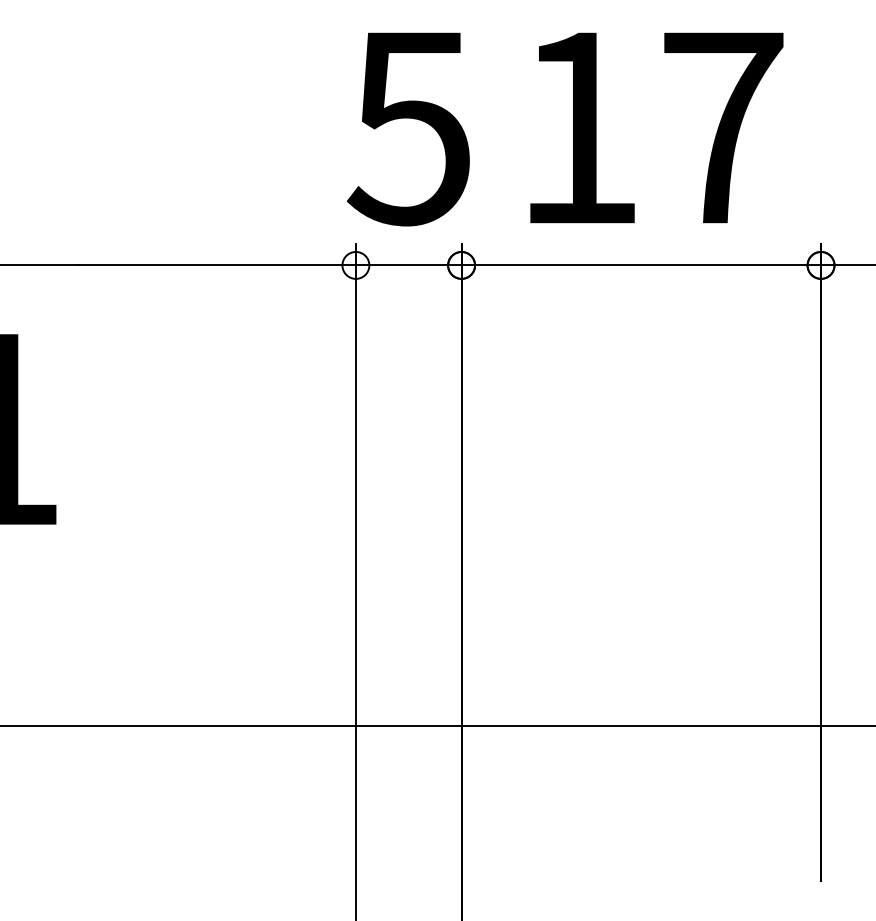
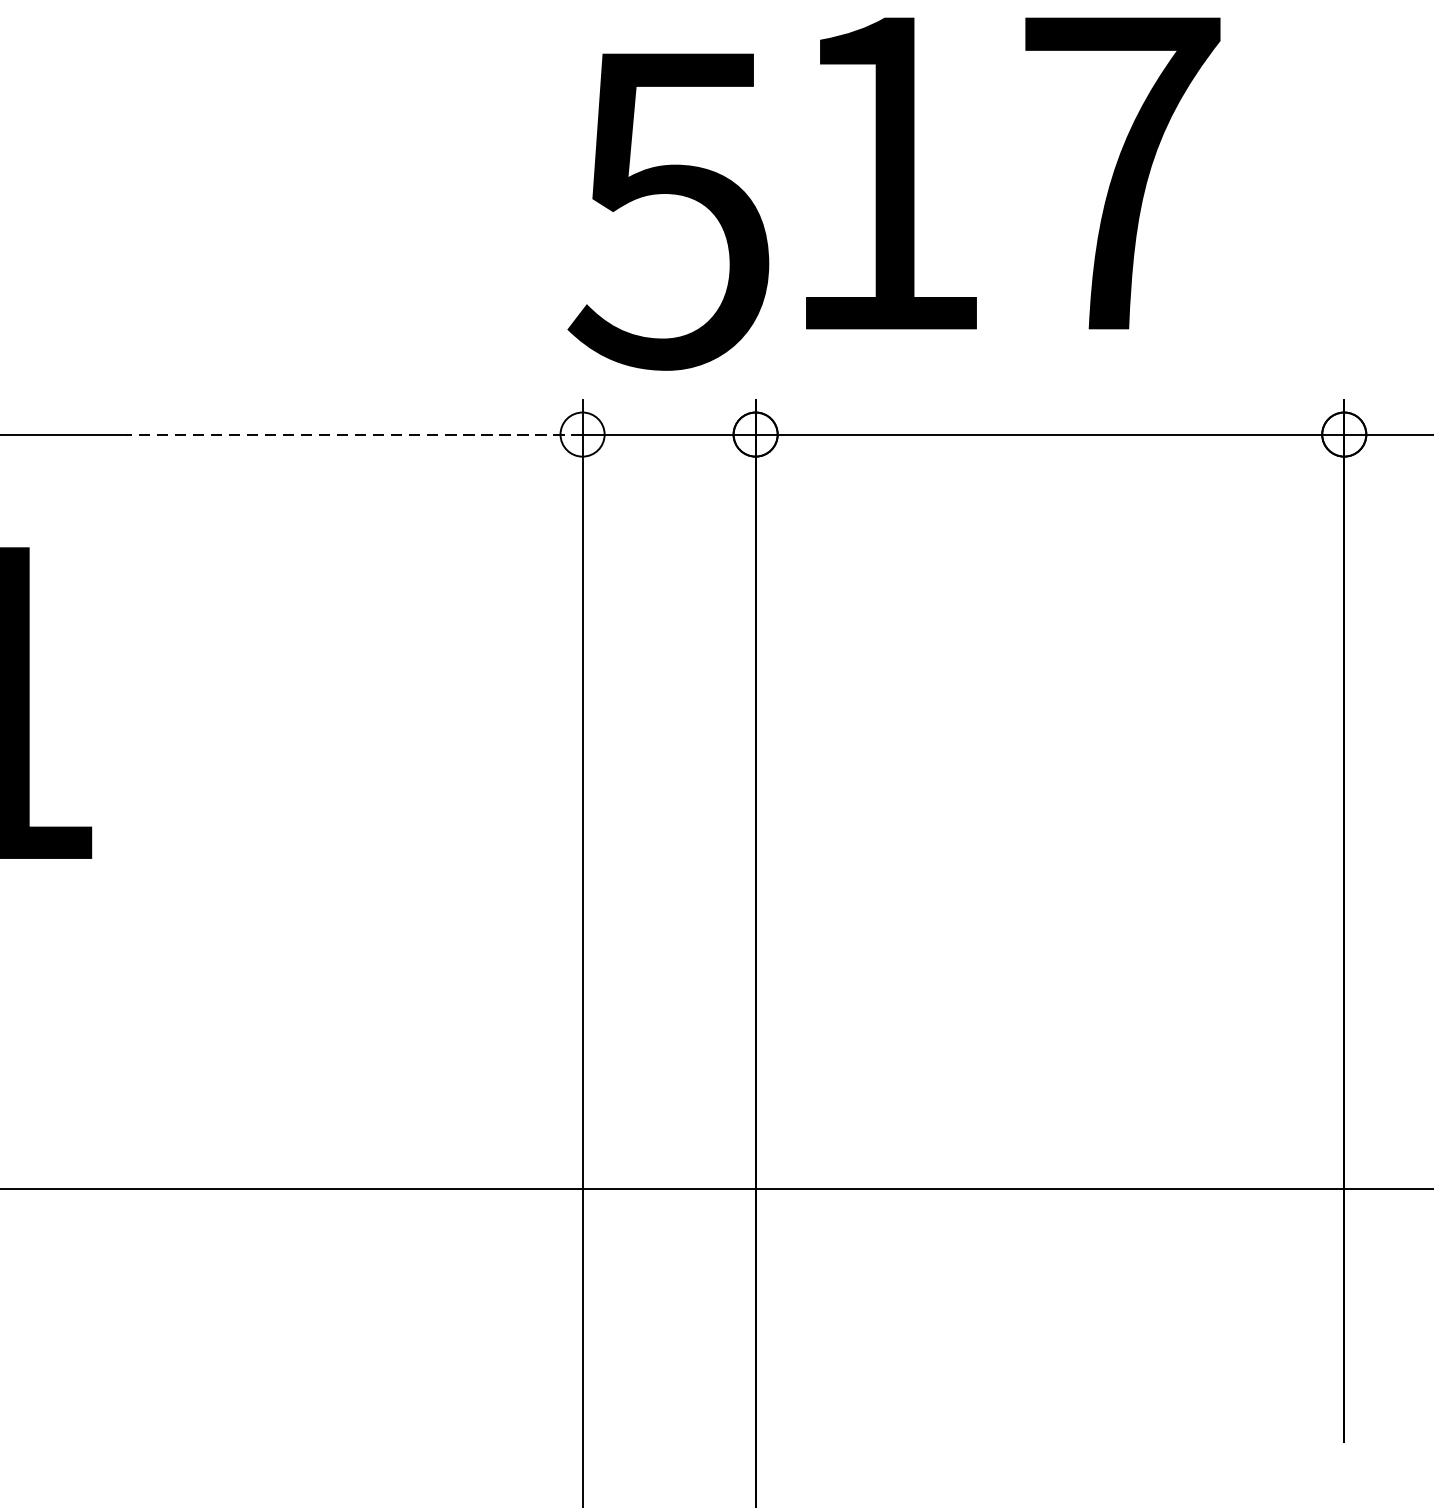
text: (656, 127) -> (1012, 172), moved
line: (216, 265) -> (354, 434), solid -> dashed

